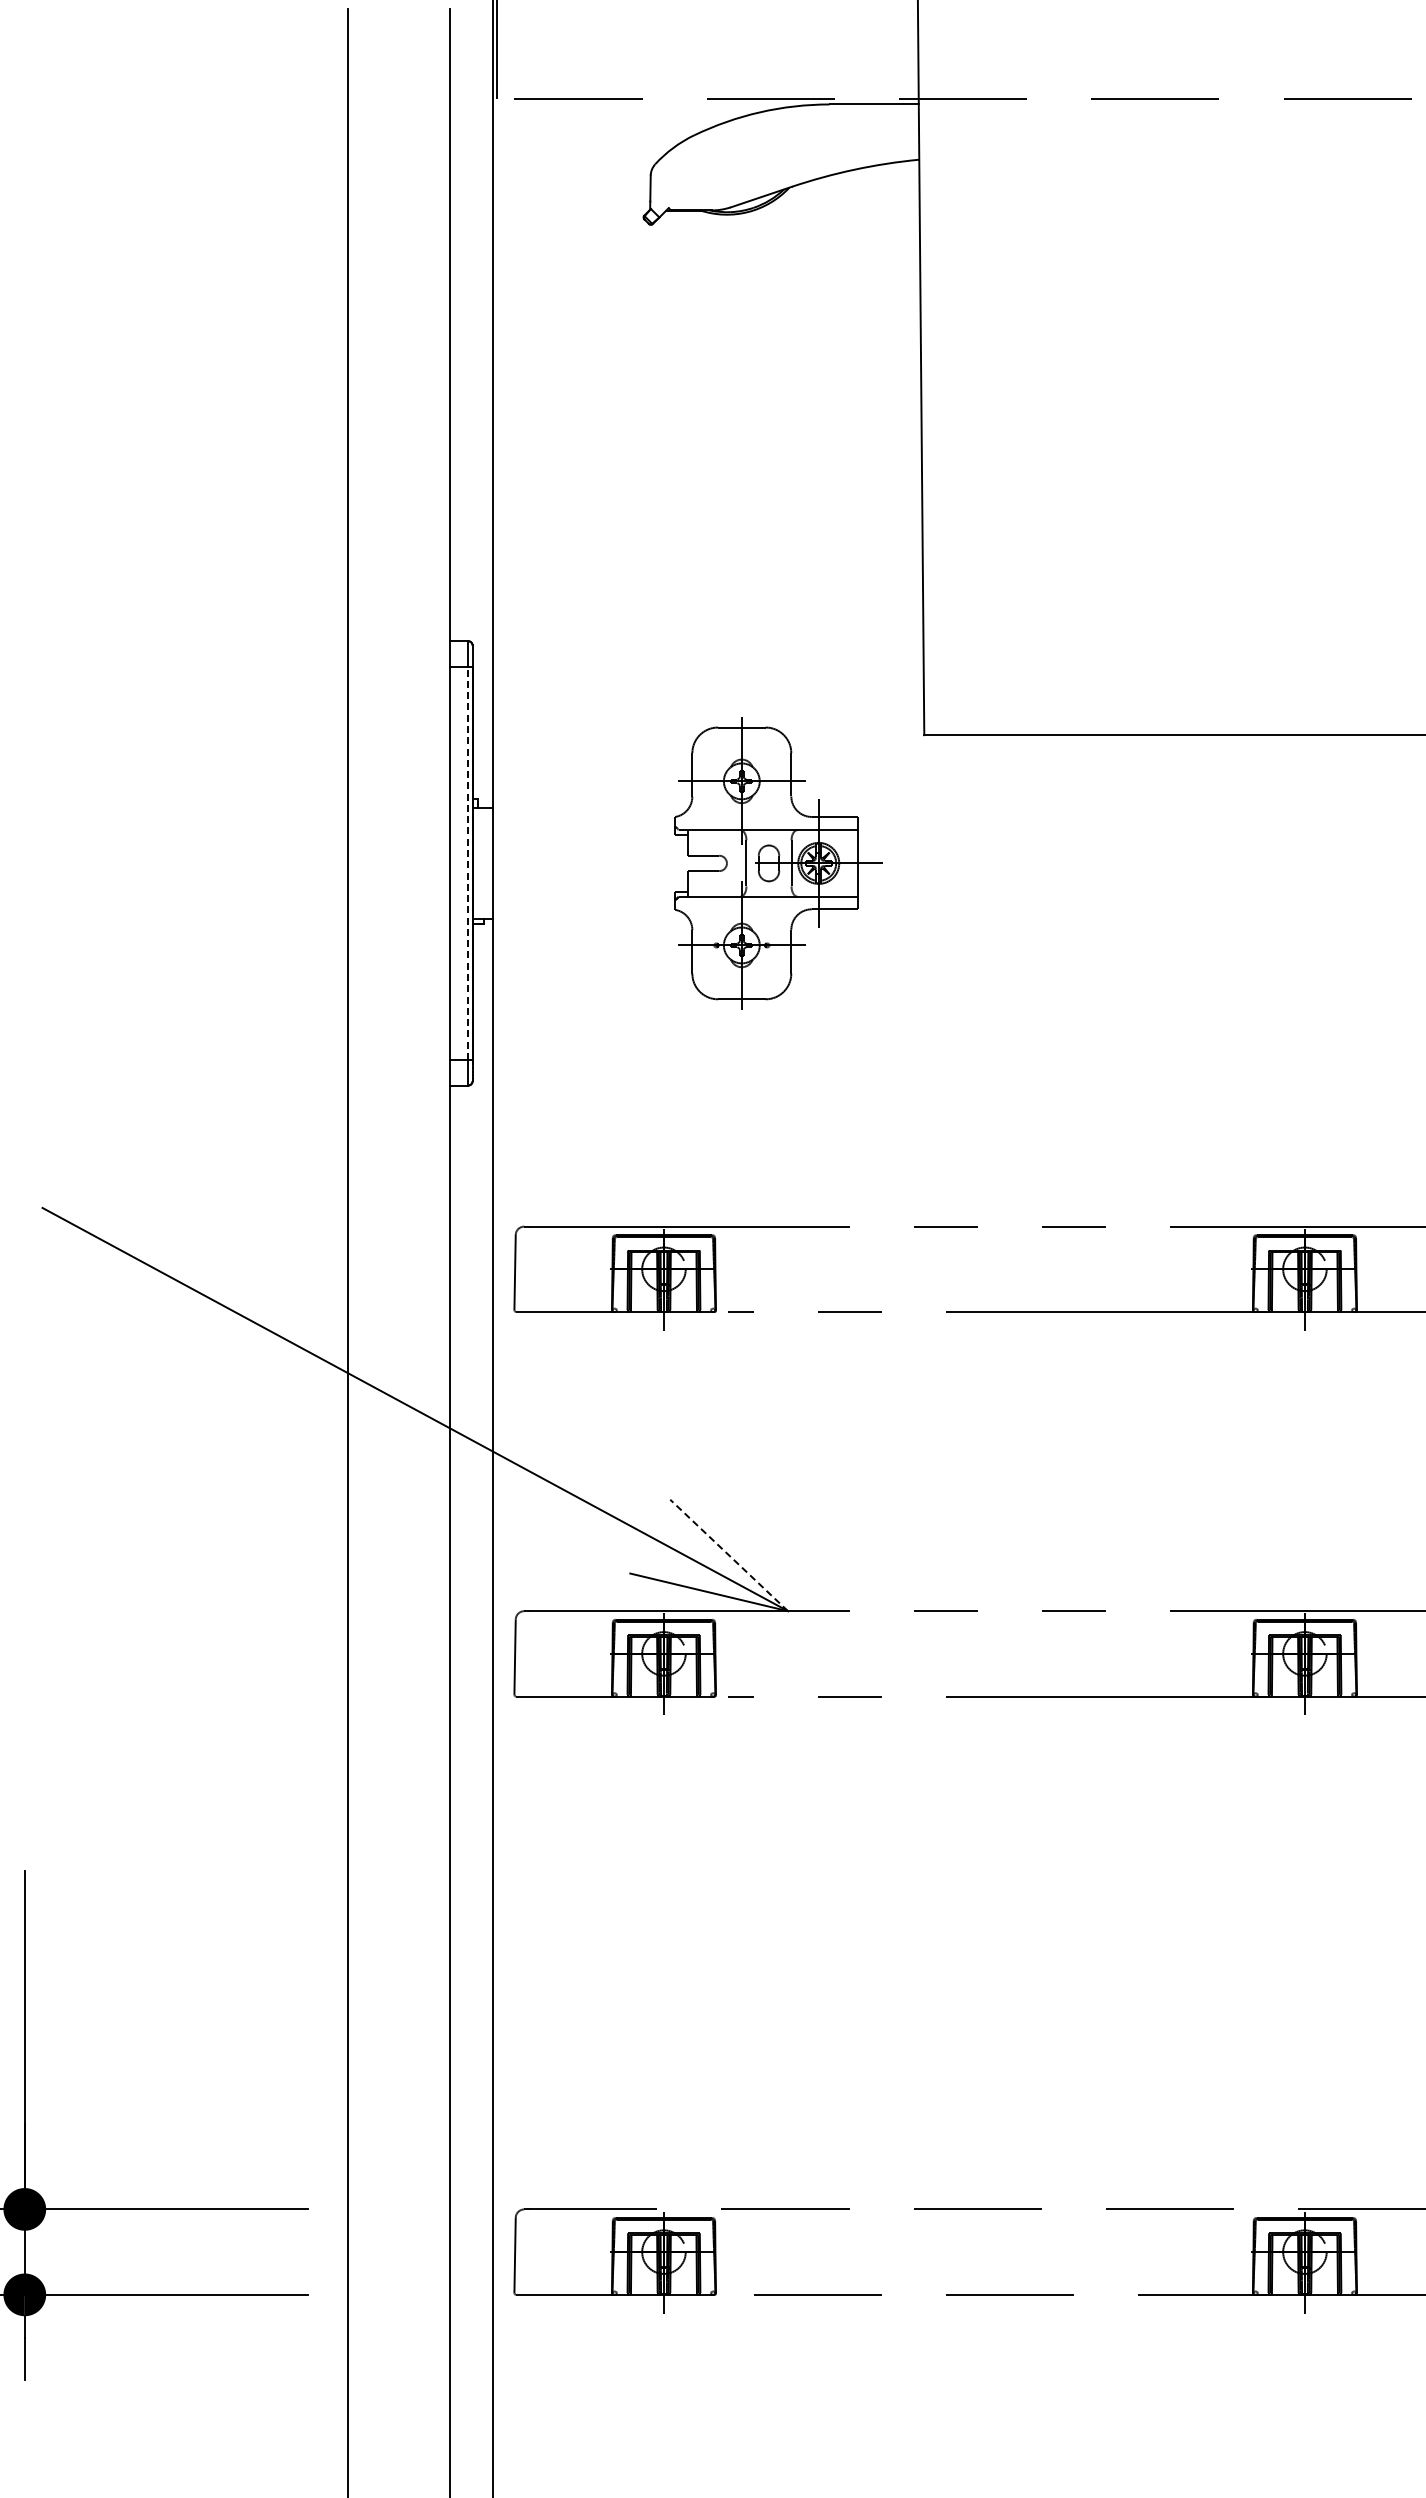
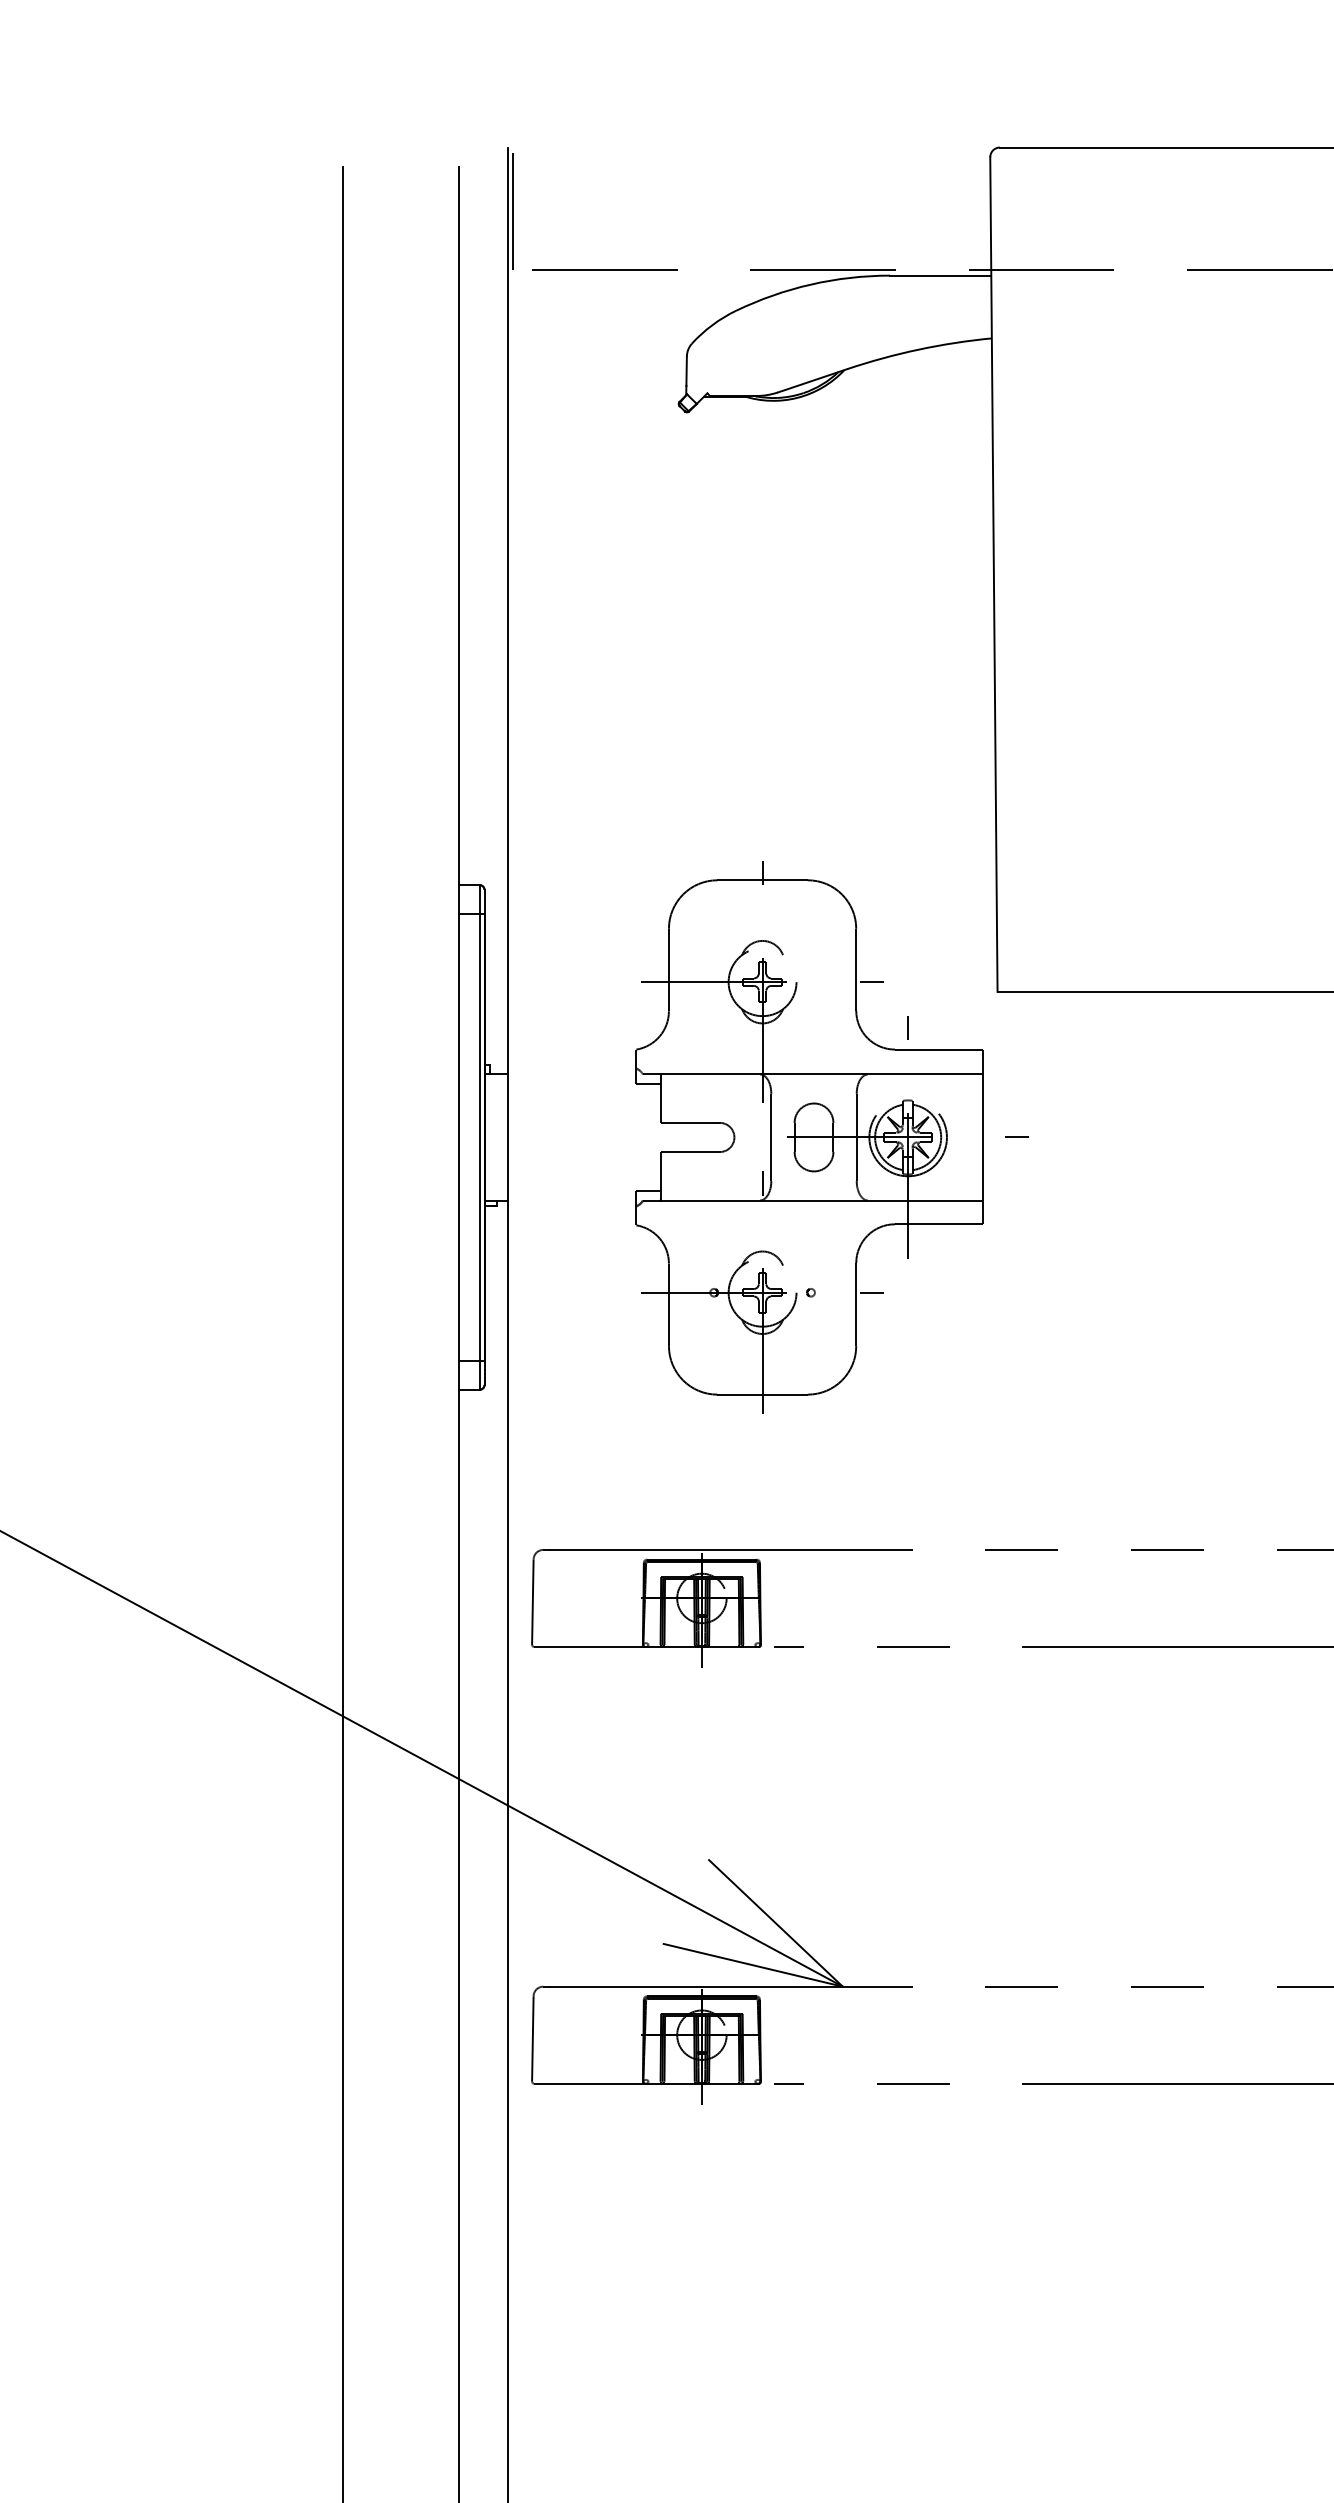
line: (468, 863) -> (479, 1137), dashed -> solid
part: (778, 863) -> (831, 1137), size x1.67
line: (728, 1555) -> (775, 1923), dashed -> solid

